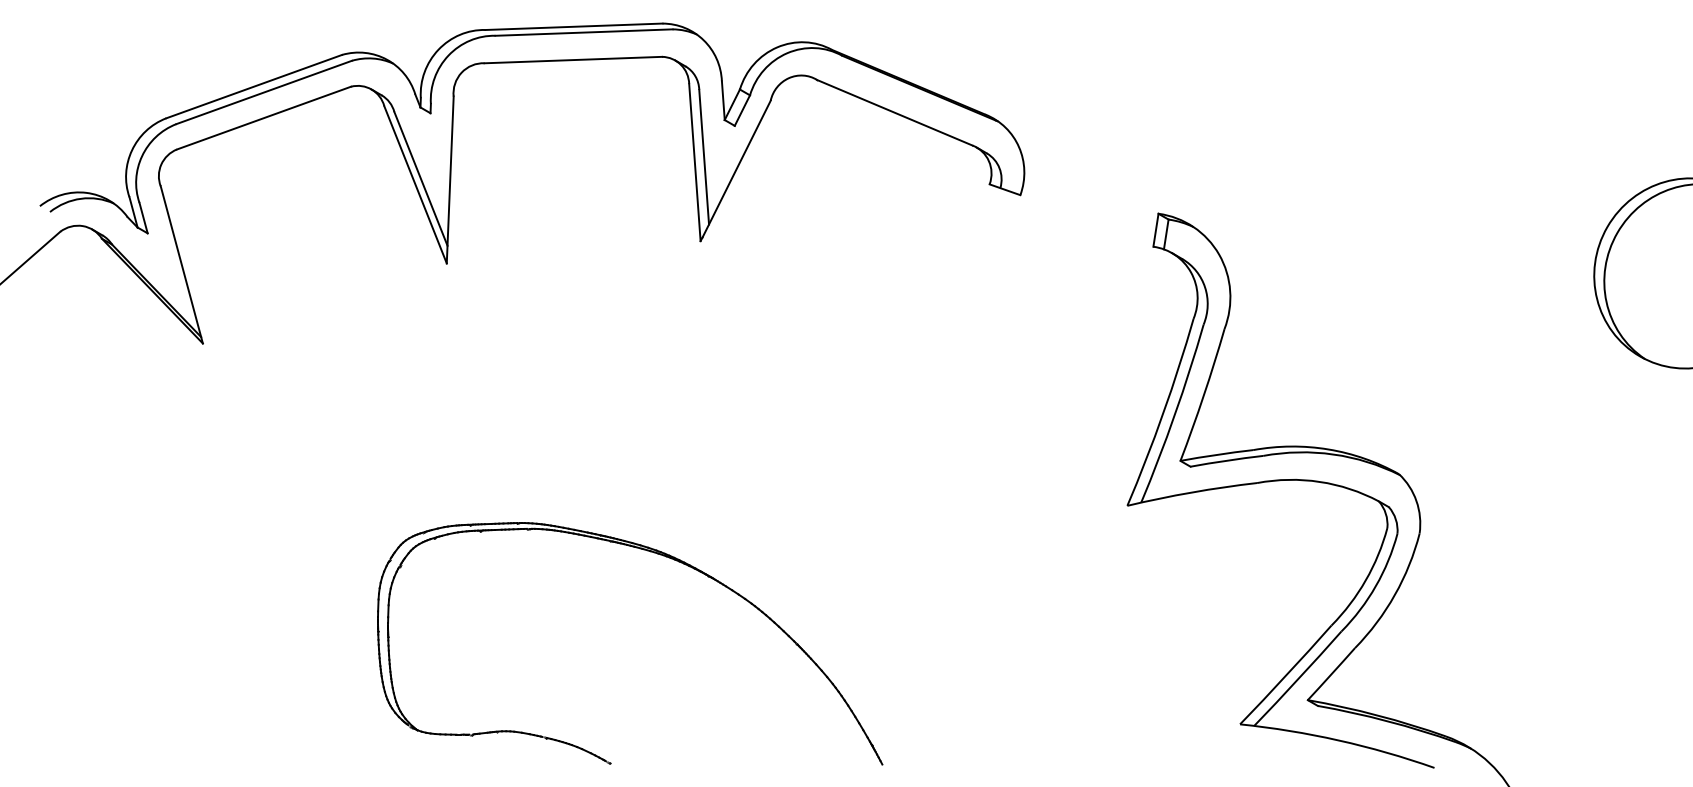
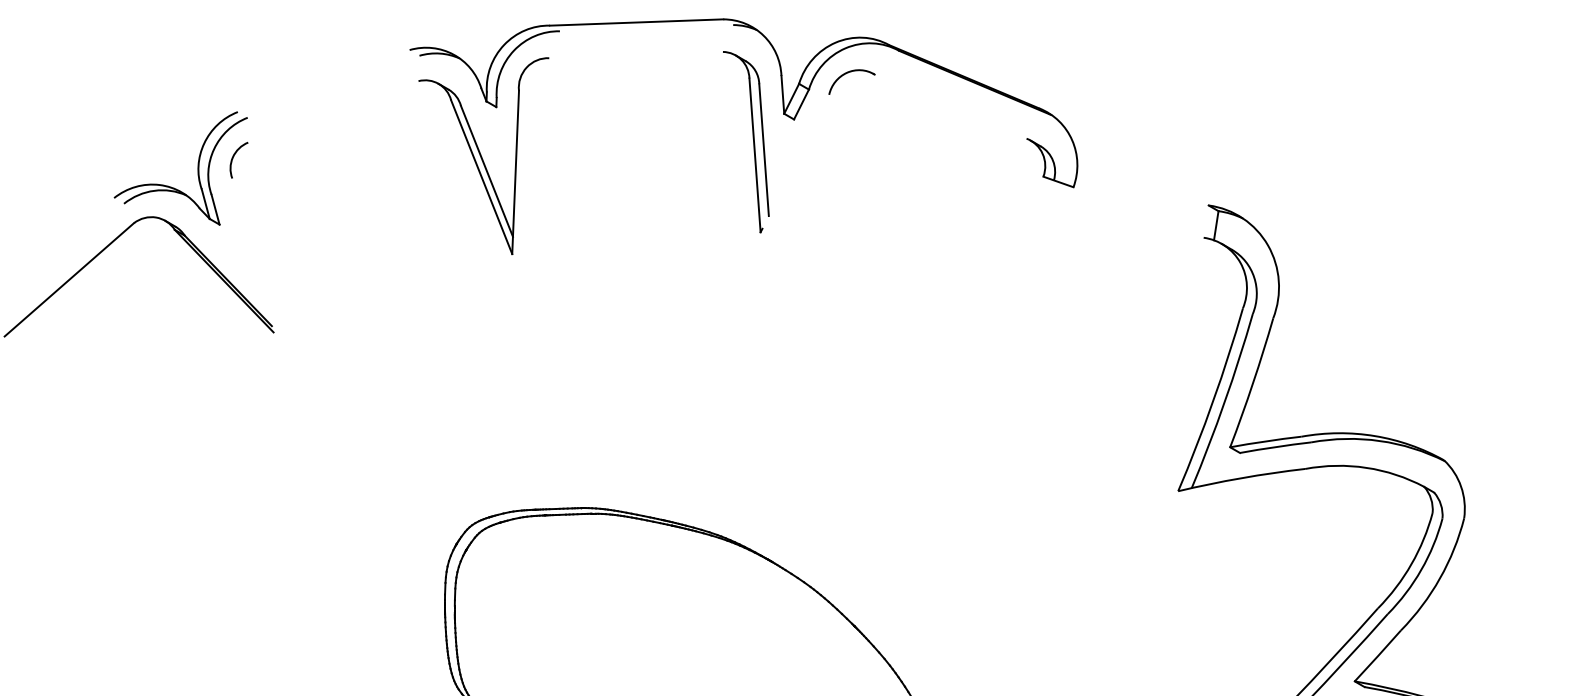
line: (583, 32) -> (646, 28), removed
line: (573, 59) -> (636, 54), removed
line: (253, 86) -> (323, 80), removed
line: (263, 92) -> (332, 86), removed
line: (894, 112) -> (950, 106), removed
line: (263, 117) -> (332, 111), removed
line: (736, 168) -> (795, 161), removed
line: (1155, 229) -> (1205, 220), removed
line: (181, 264) -> (252, 255), removed

